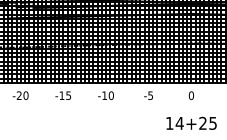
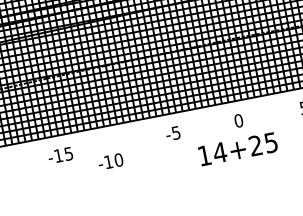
text: (62, 95) -> (59, 155), moved
text: (105, 95) -> (109, 161), moved
text: (191, 122) -> (237, 147), moved

